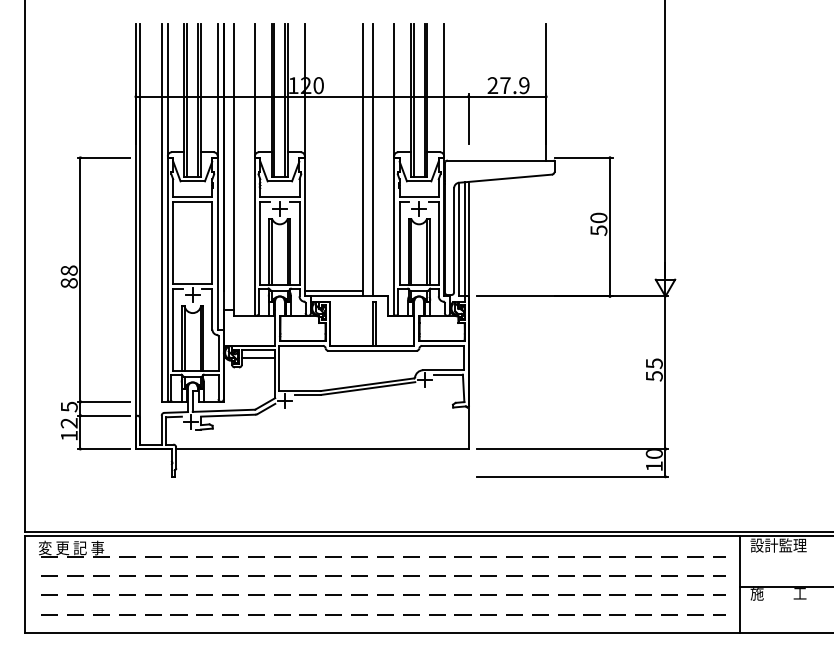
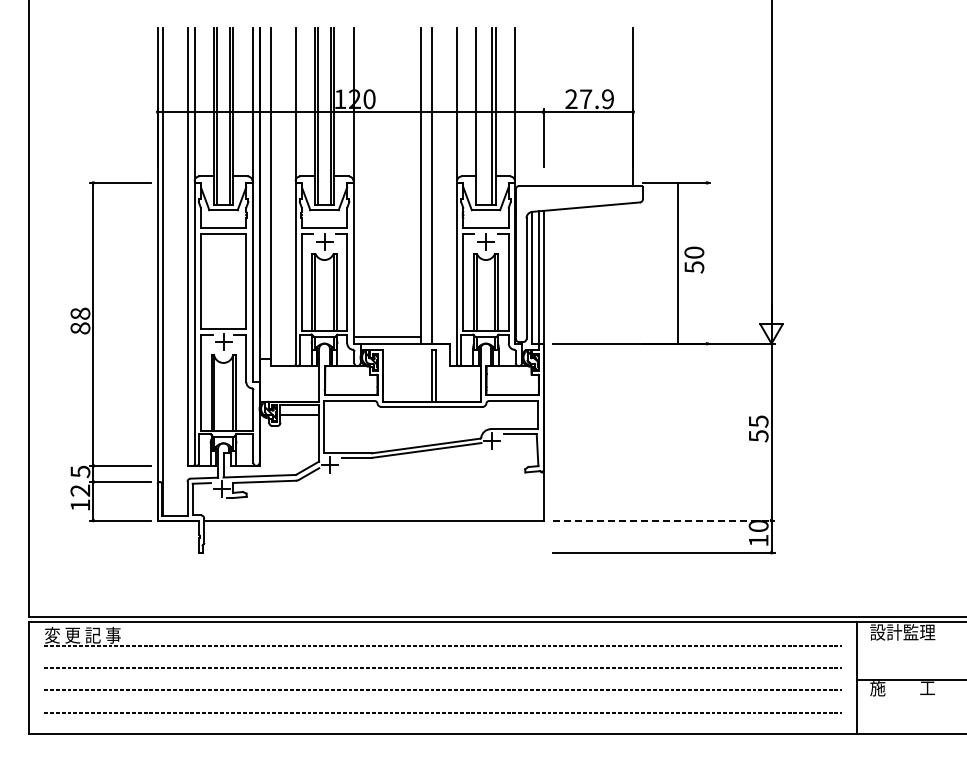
line: (413, 100) -> (479, 116), removed
line: (610, 226) -> (678, 262), moved
line: (572, 448) -> (663, 520), solid -> dashed

